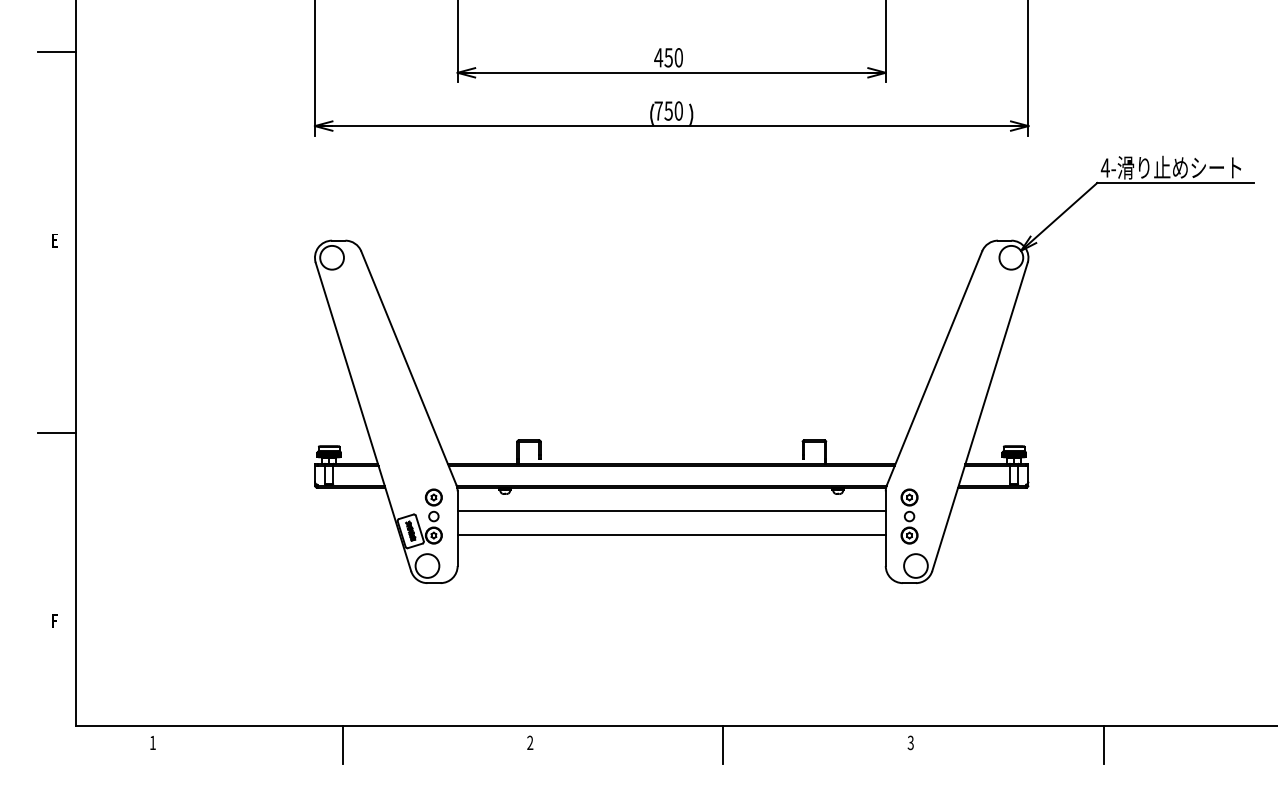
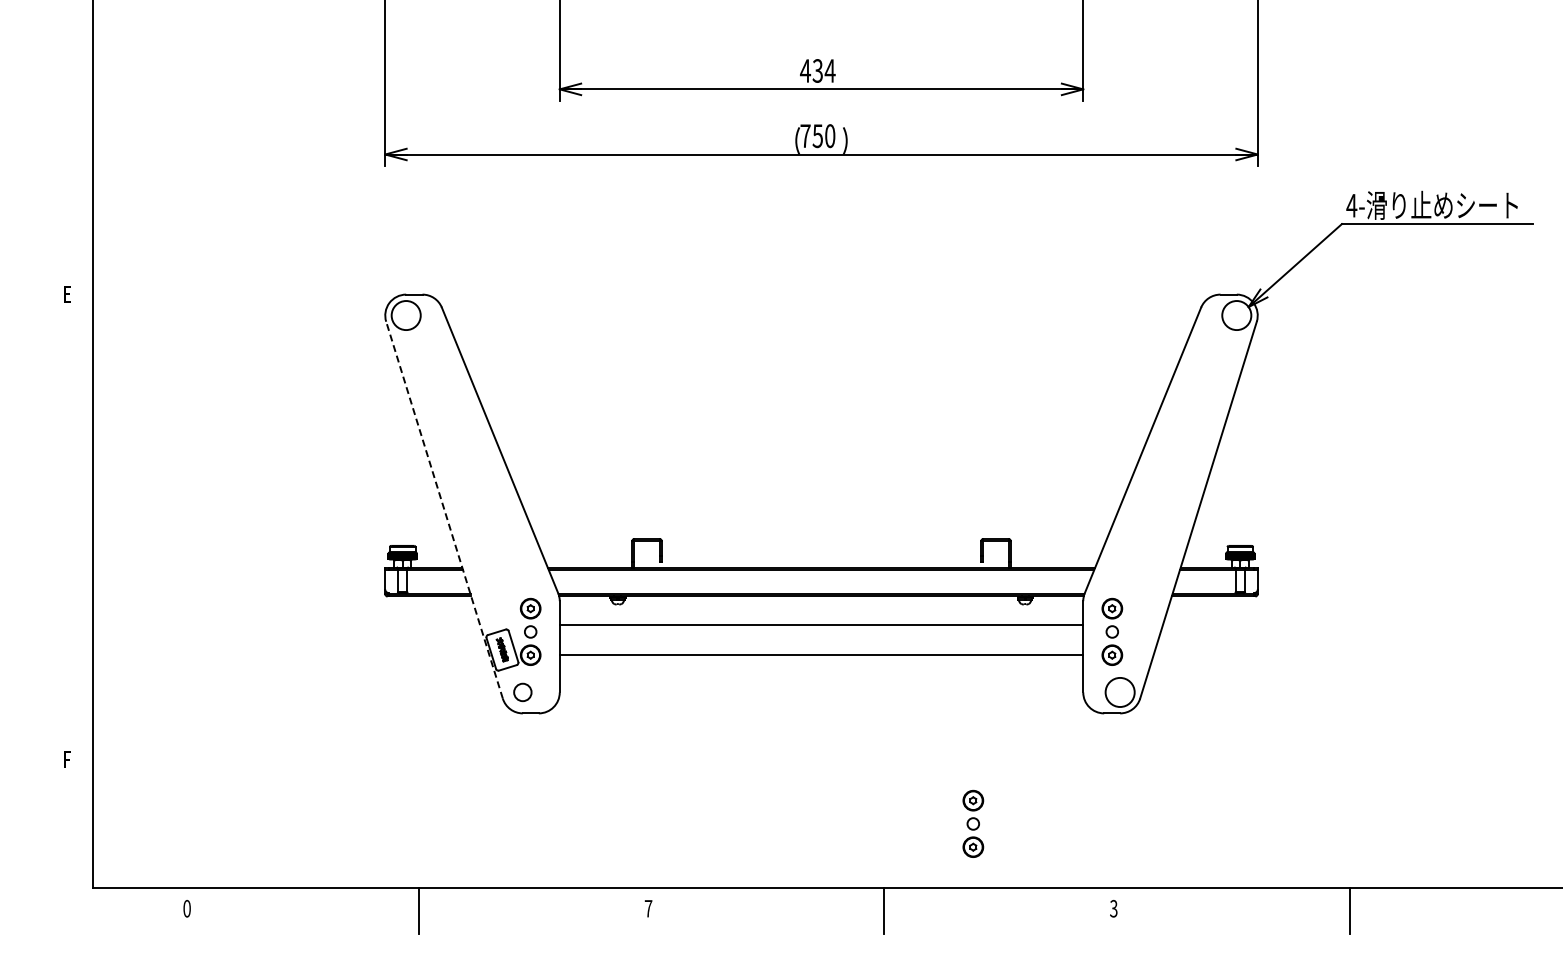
line: (56, 52) -> (69, 64), removed
text: (674, 57) -> (824, 70), 450 -> 434
line: (363, 416) -> (444, 509), solid -> dashed
line: (56, 432) -> (69, 529), removed
circle: (427, 566) -> (522, 692), size x0.6
part: (796, 673) -> (973, 823), added
text: (152, 742) -> (186, 908), 1 -> 0
text: (530, 742) -> (648, 908), 2 -> 7

